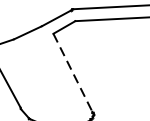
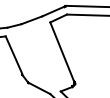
line: (73, 72) -> (62, 51), dashed -> solid

